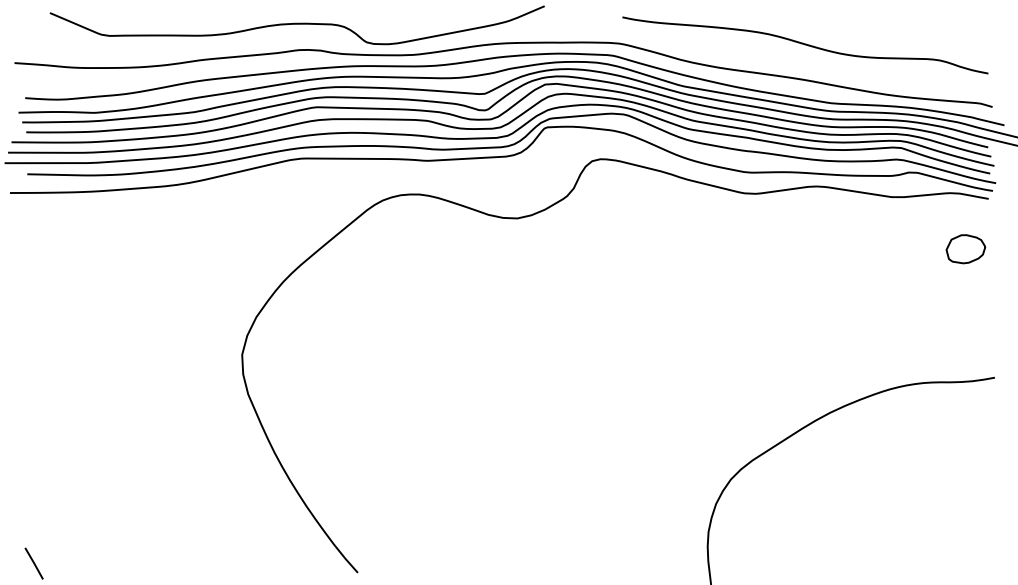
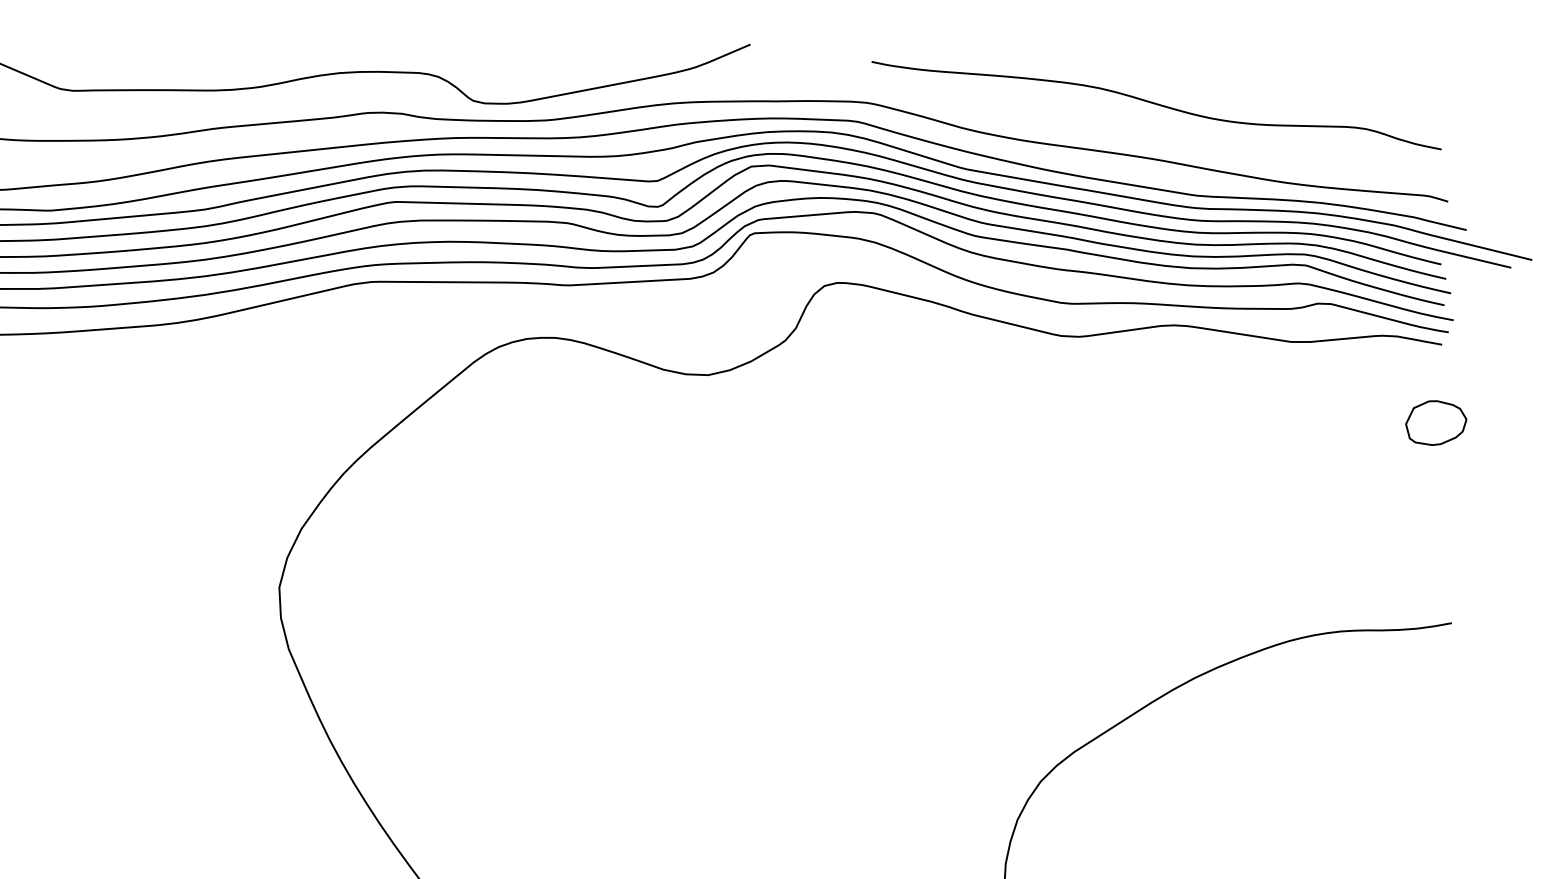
part: (965, 249) -> (1435, 423), moved

